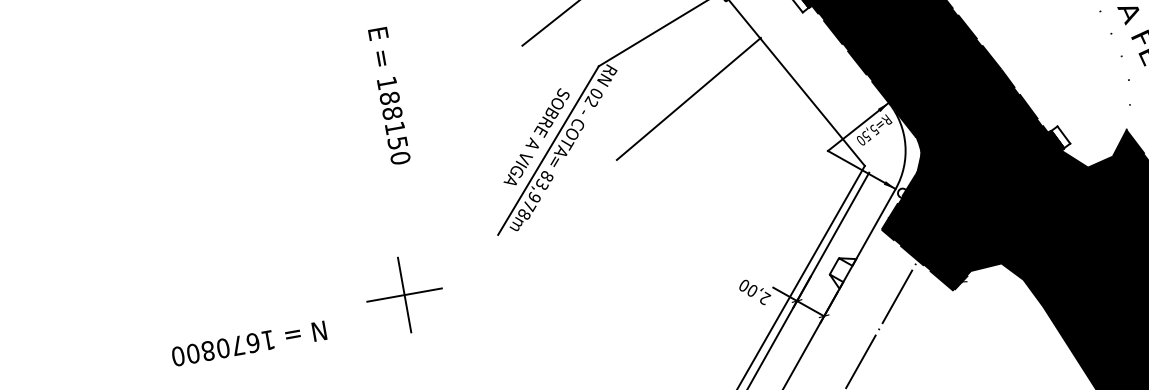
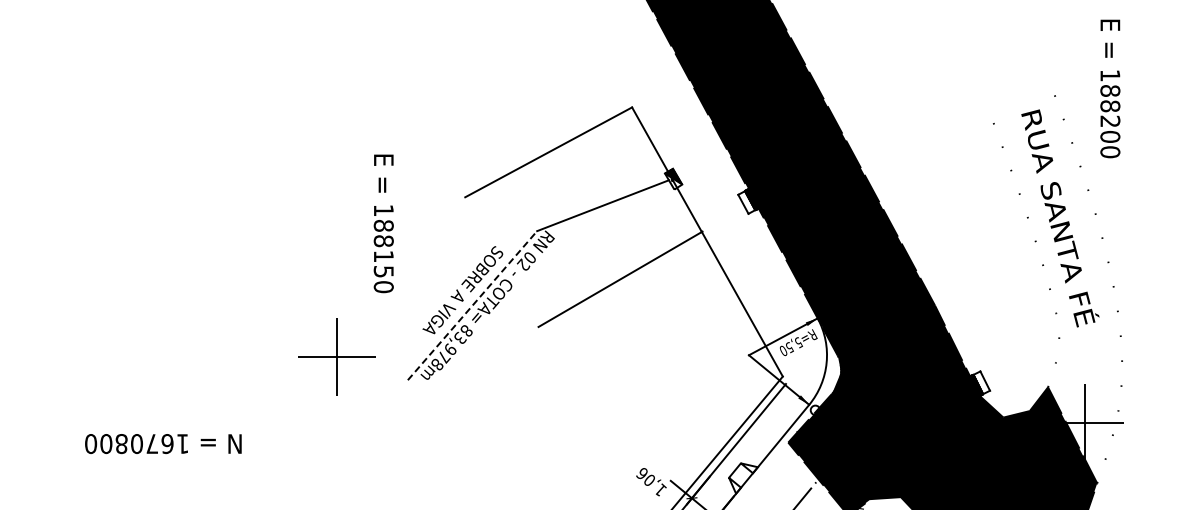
text: (389, 95) -> (383, 223), moved
line: (548, 150) -> (472, 305), solid -> dashed
text: (754, 292) -> (651, 482), 2,00 -> 1,06
part: (404, 294) -> (336, 356), moved
text: (249, 344) -> (163, 444), moved

